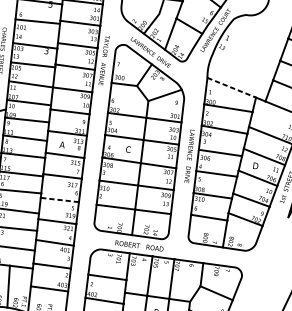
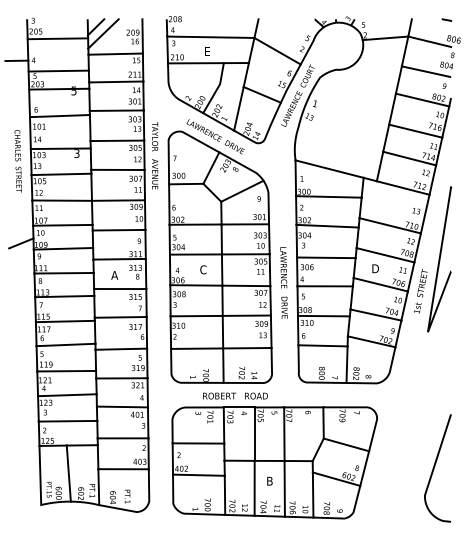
line: (232, 88) -> (330, 169), dashed -> solid
text: (189, 156) -> (283, 282), moved
line: (59, 200) -> (121, 349), dashed -> solid

